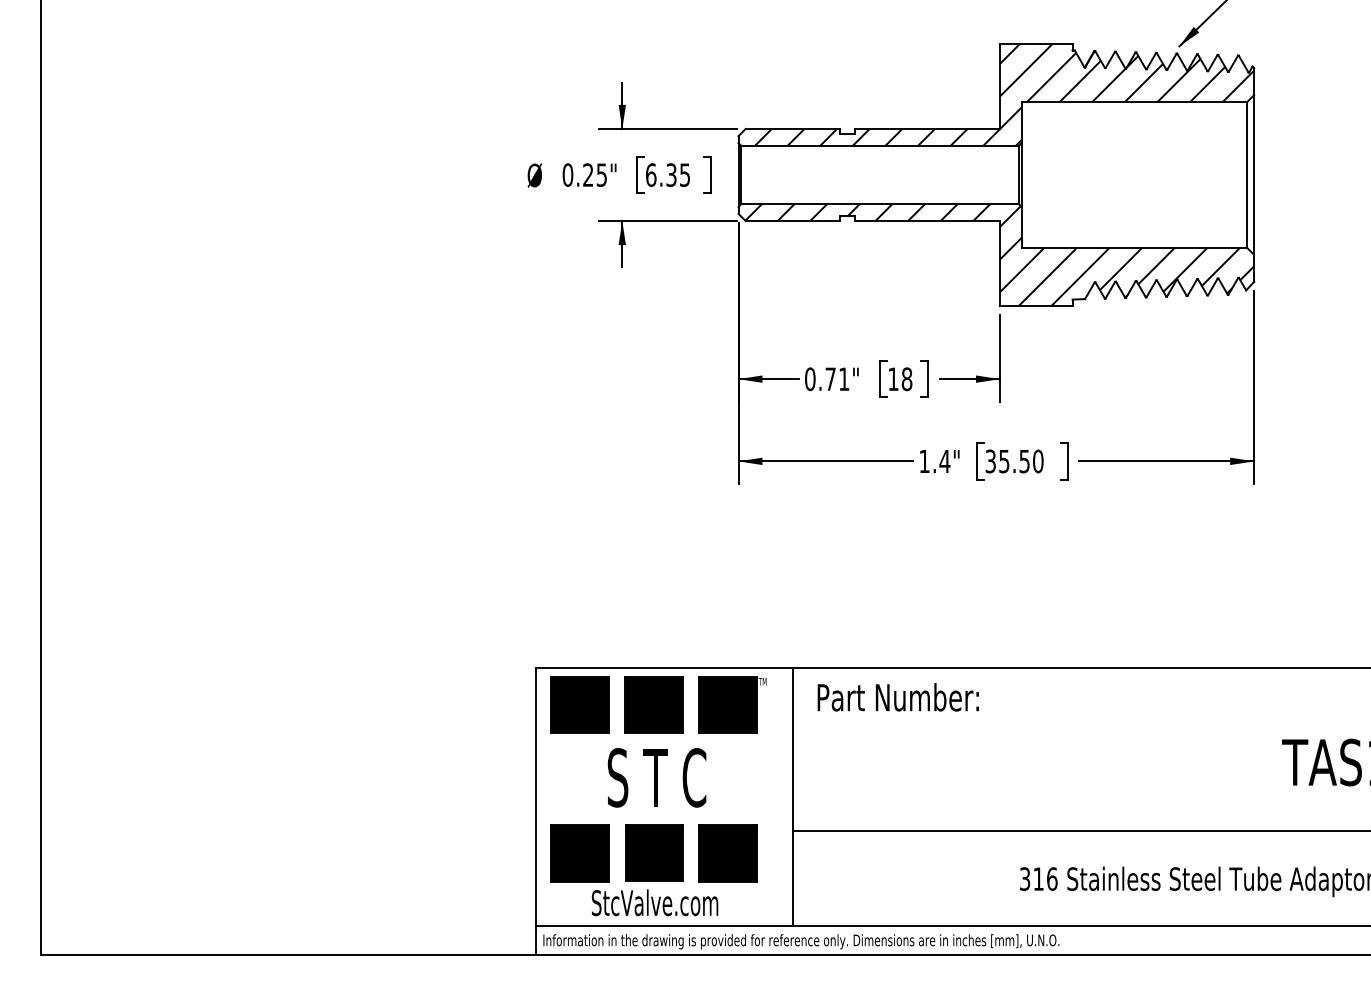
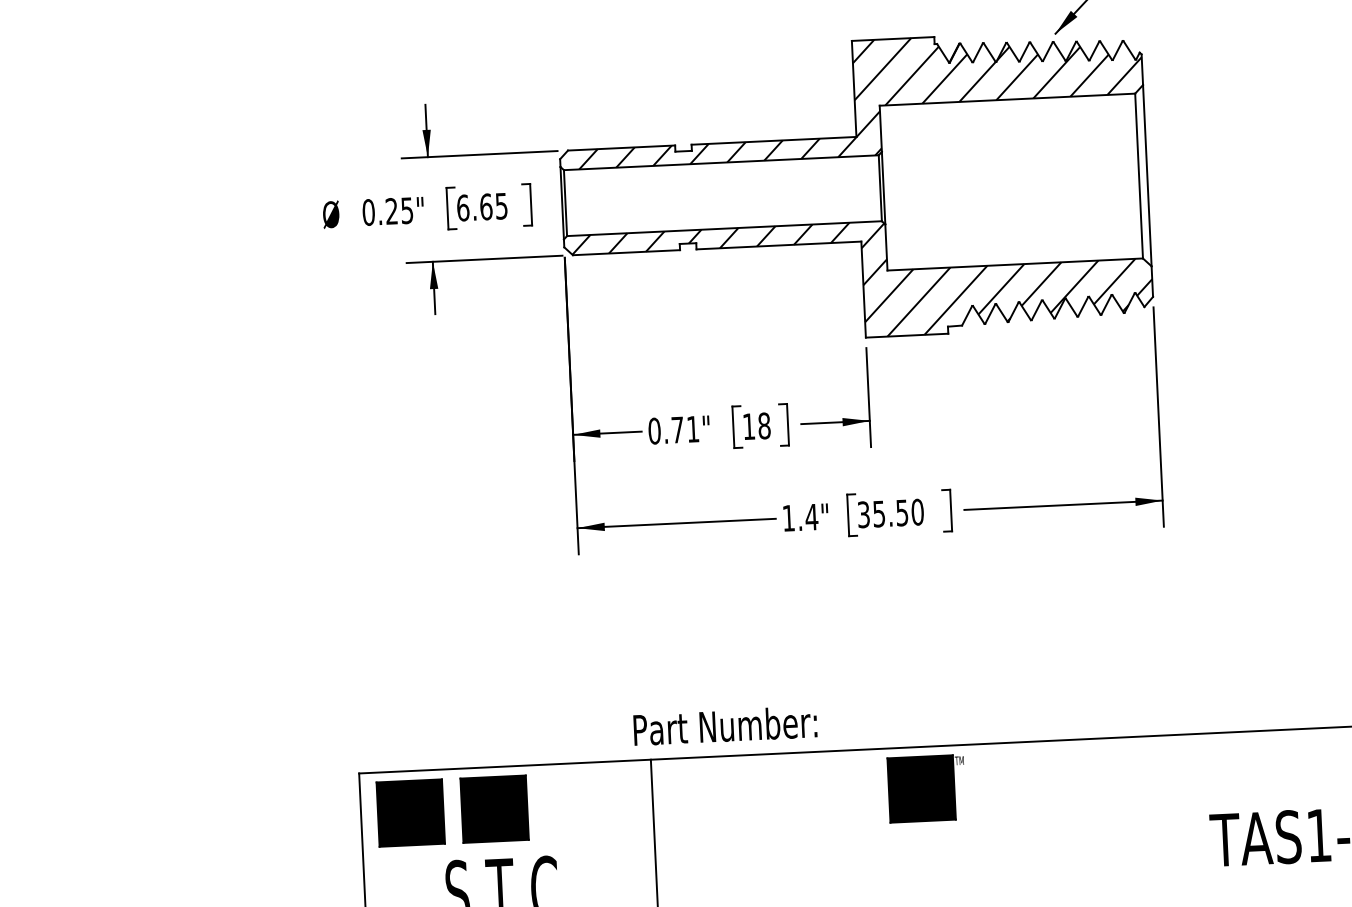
text: (671, 174) -> (486, 206), 6.35 -> 6.65
text: (897, 697) -> (724, 726), moved
part: (732, 704) -> (926, 788), moved

